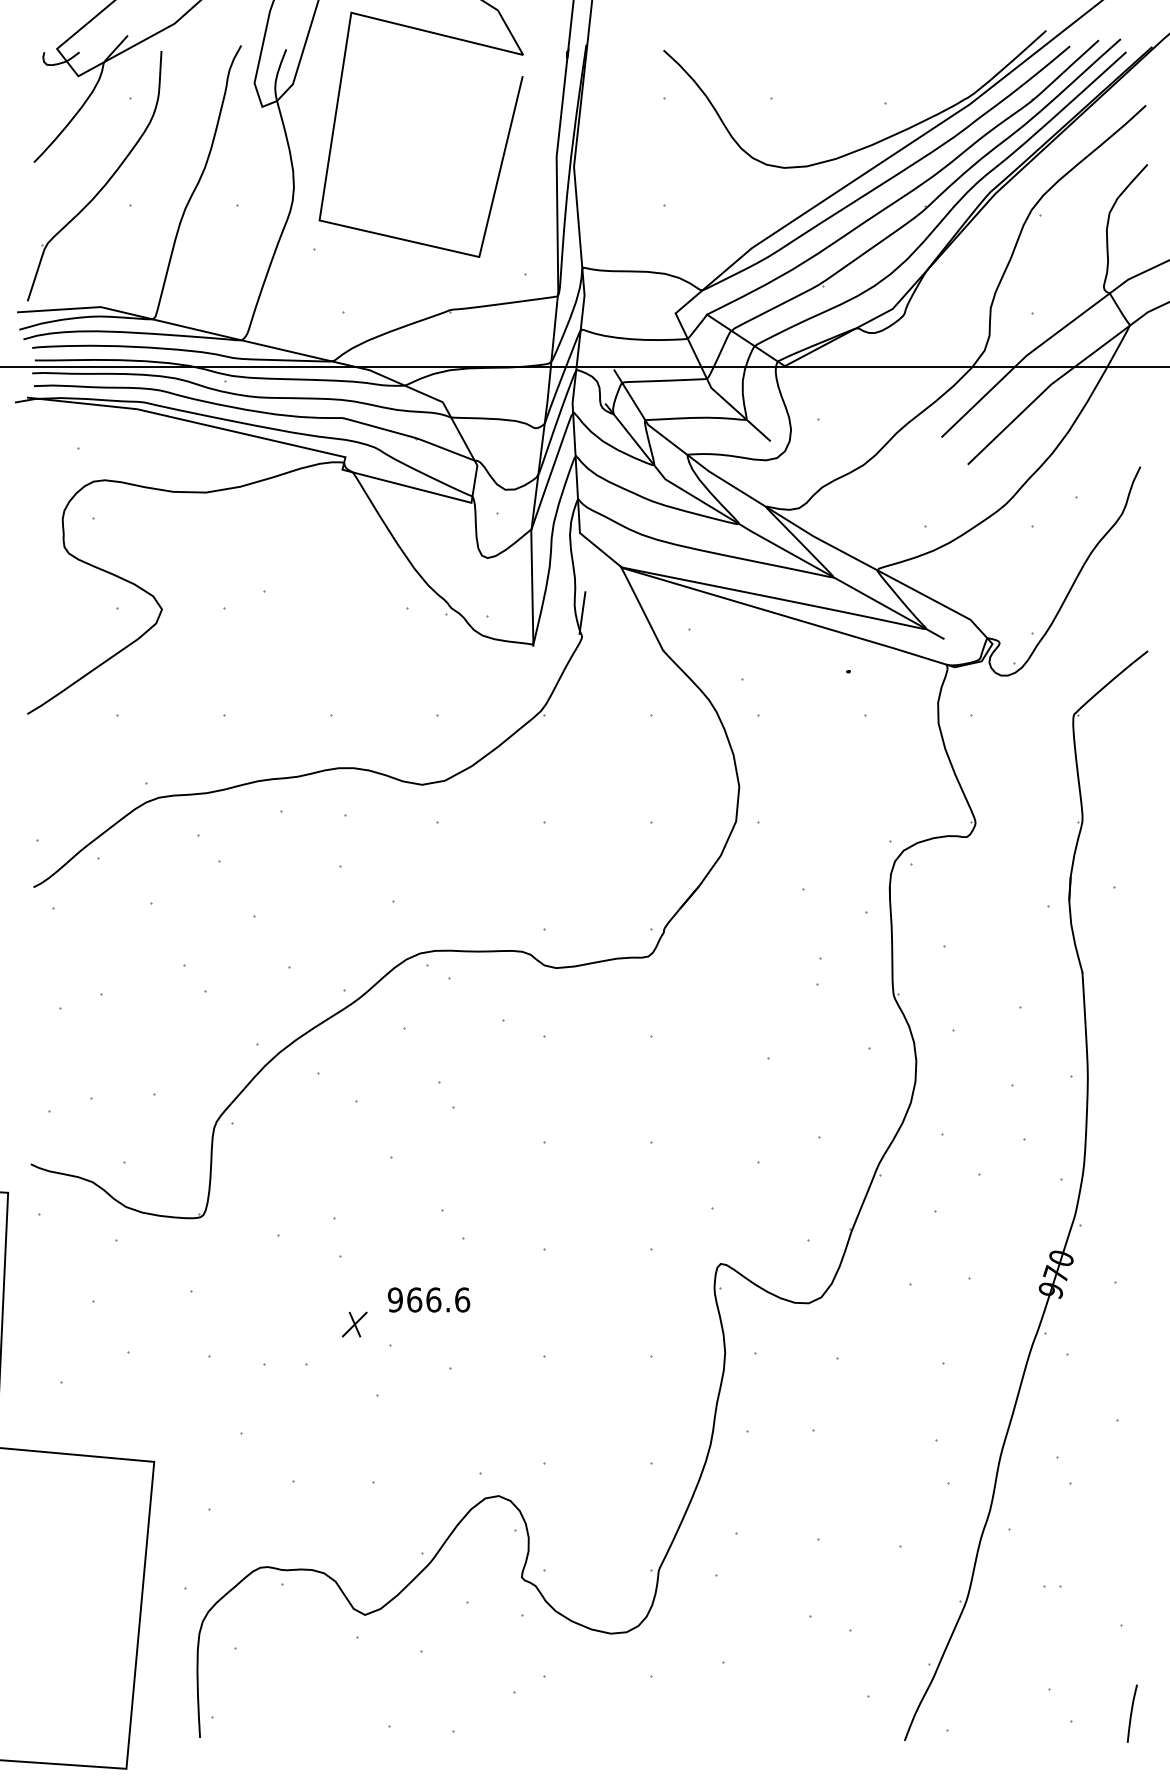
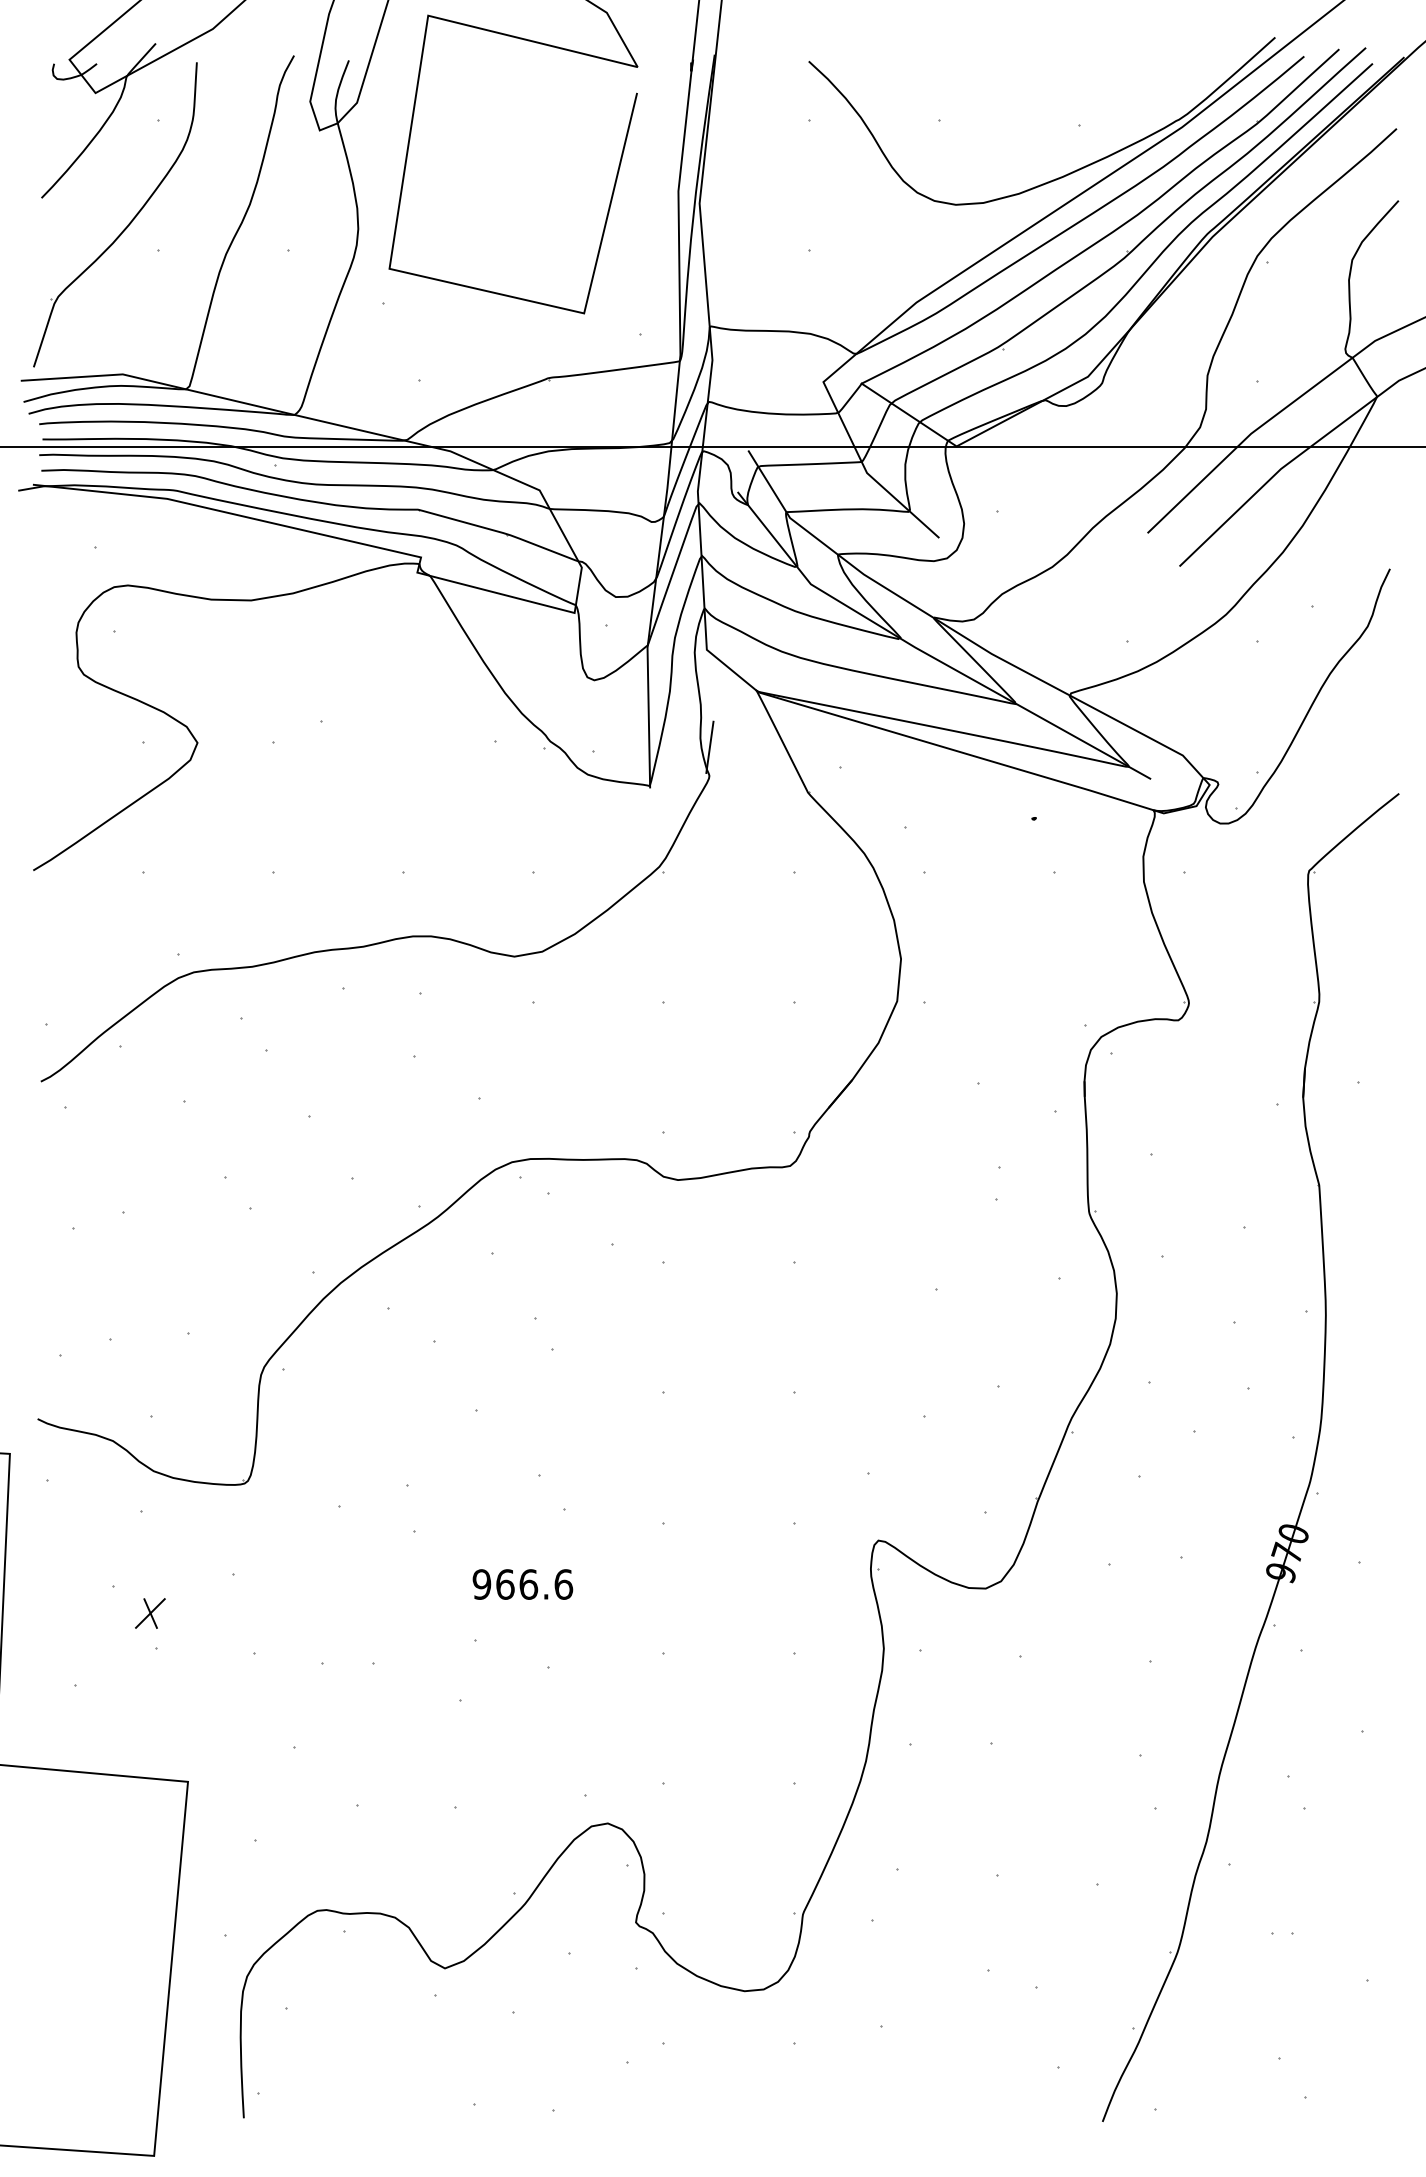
part: (354, 1324) -> (150, 1613), moved
line: (1131, 1713) -> (1379, 2088), removed

